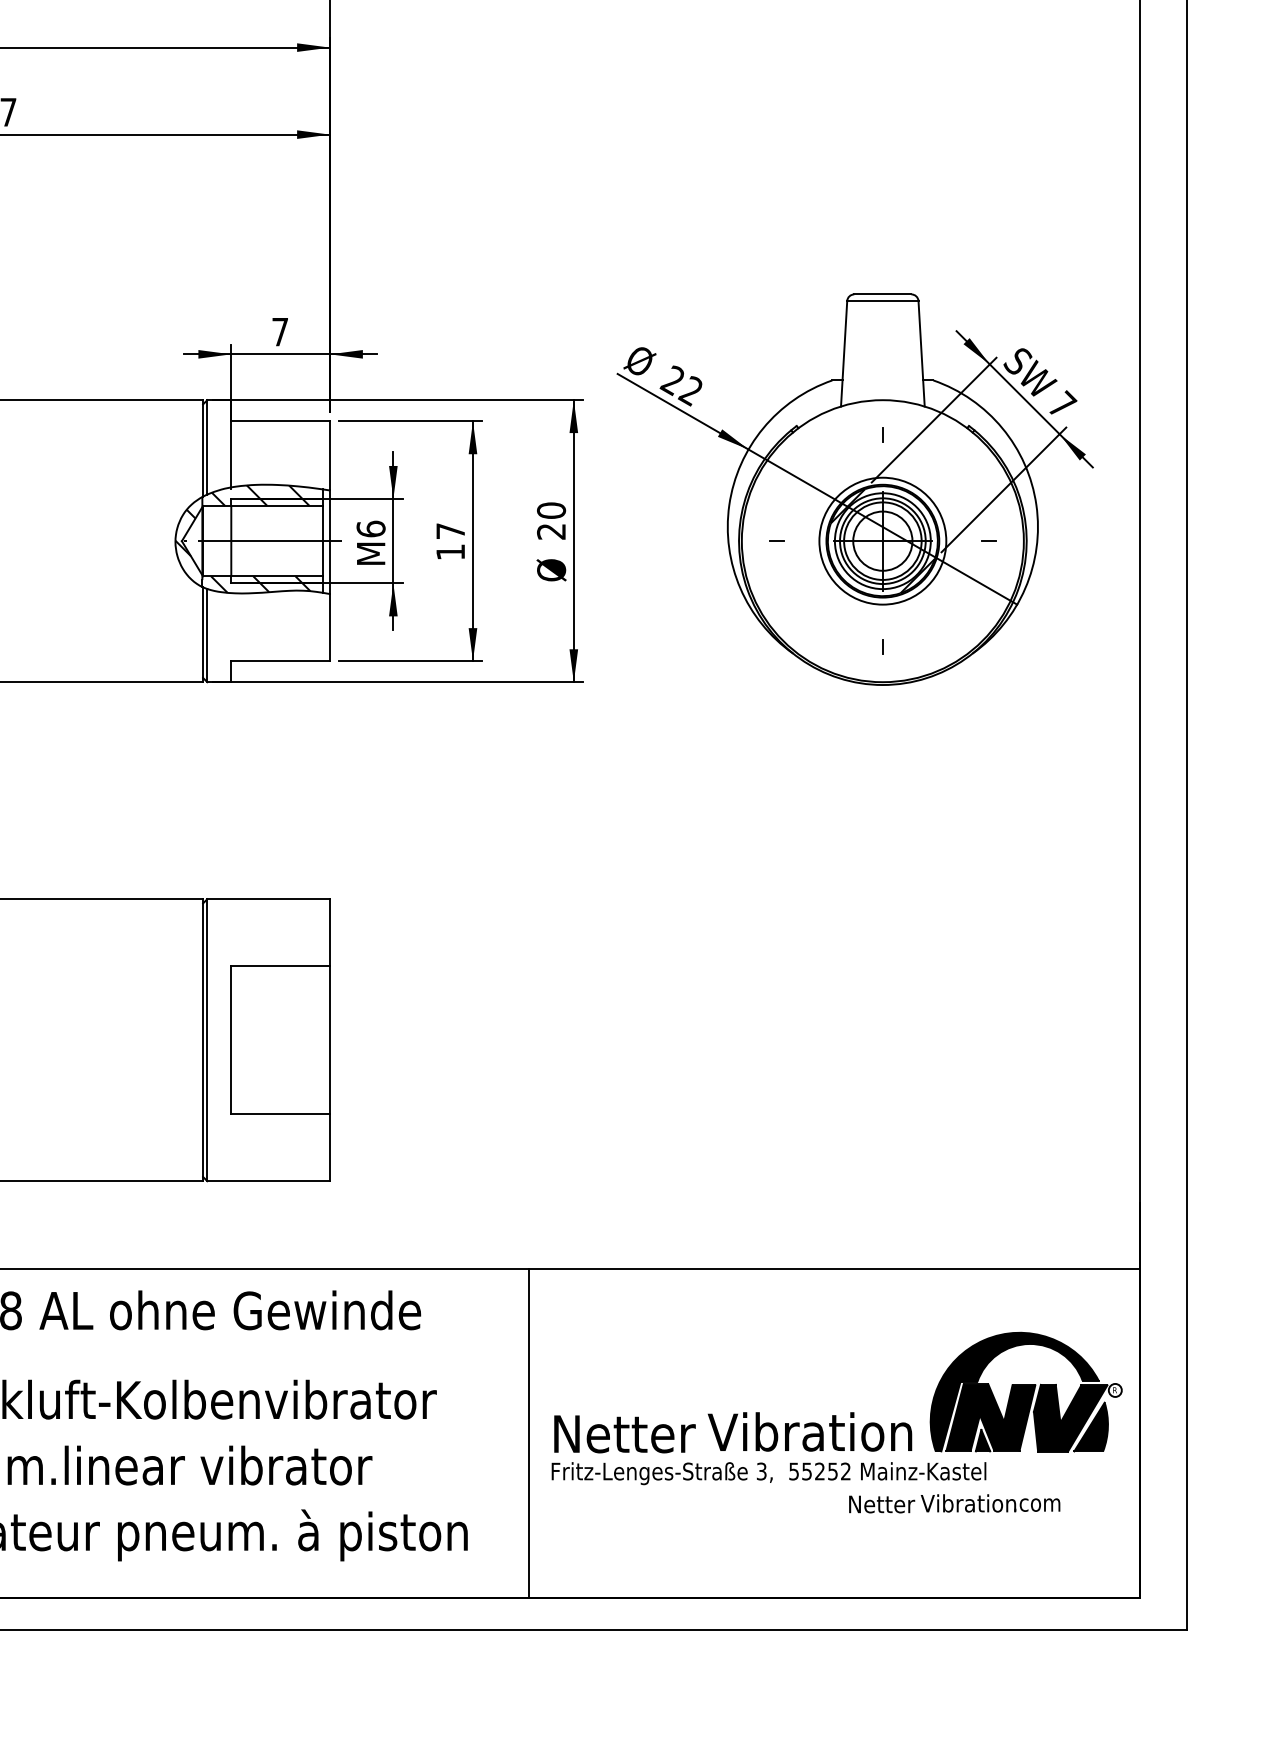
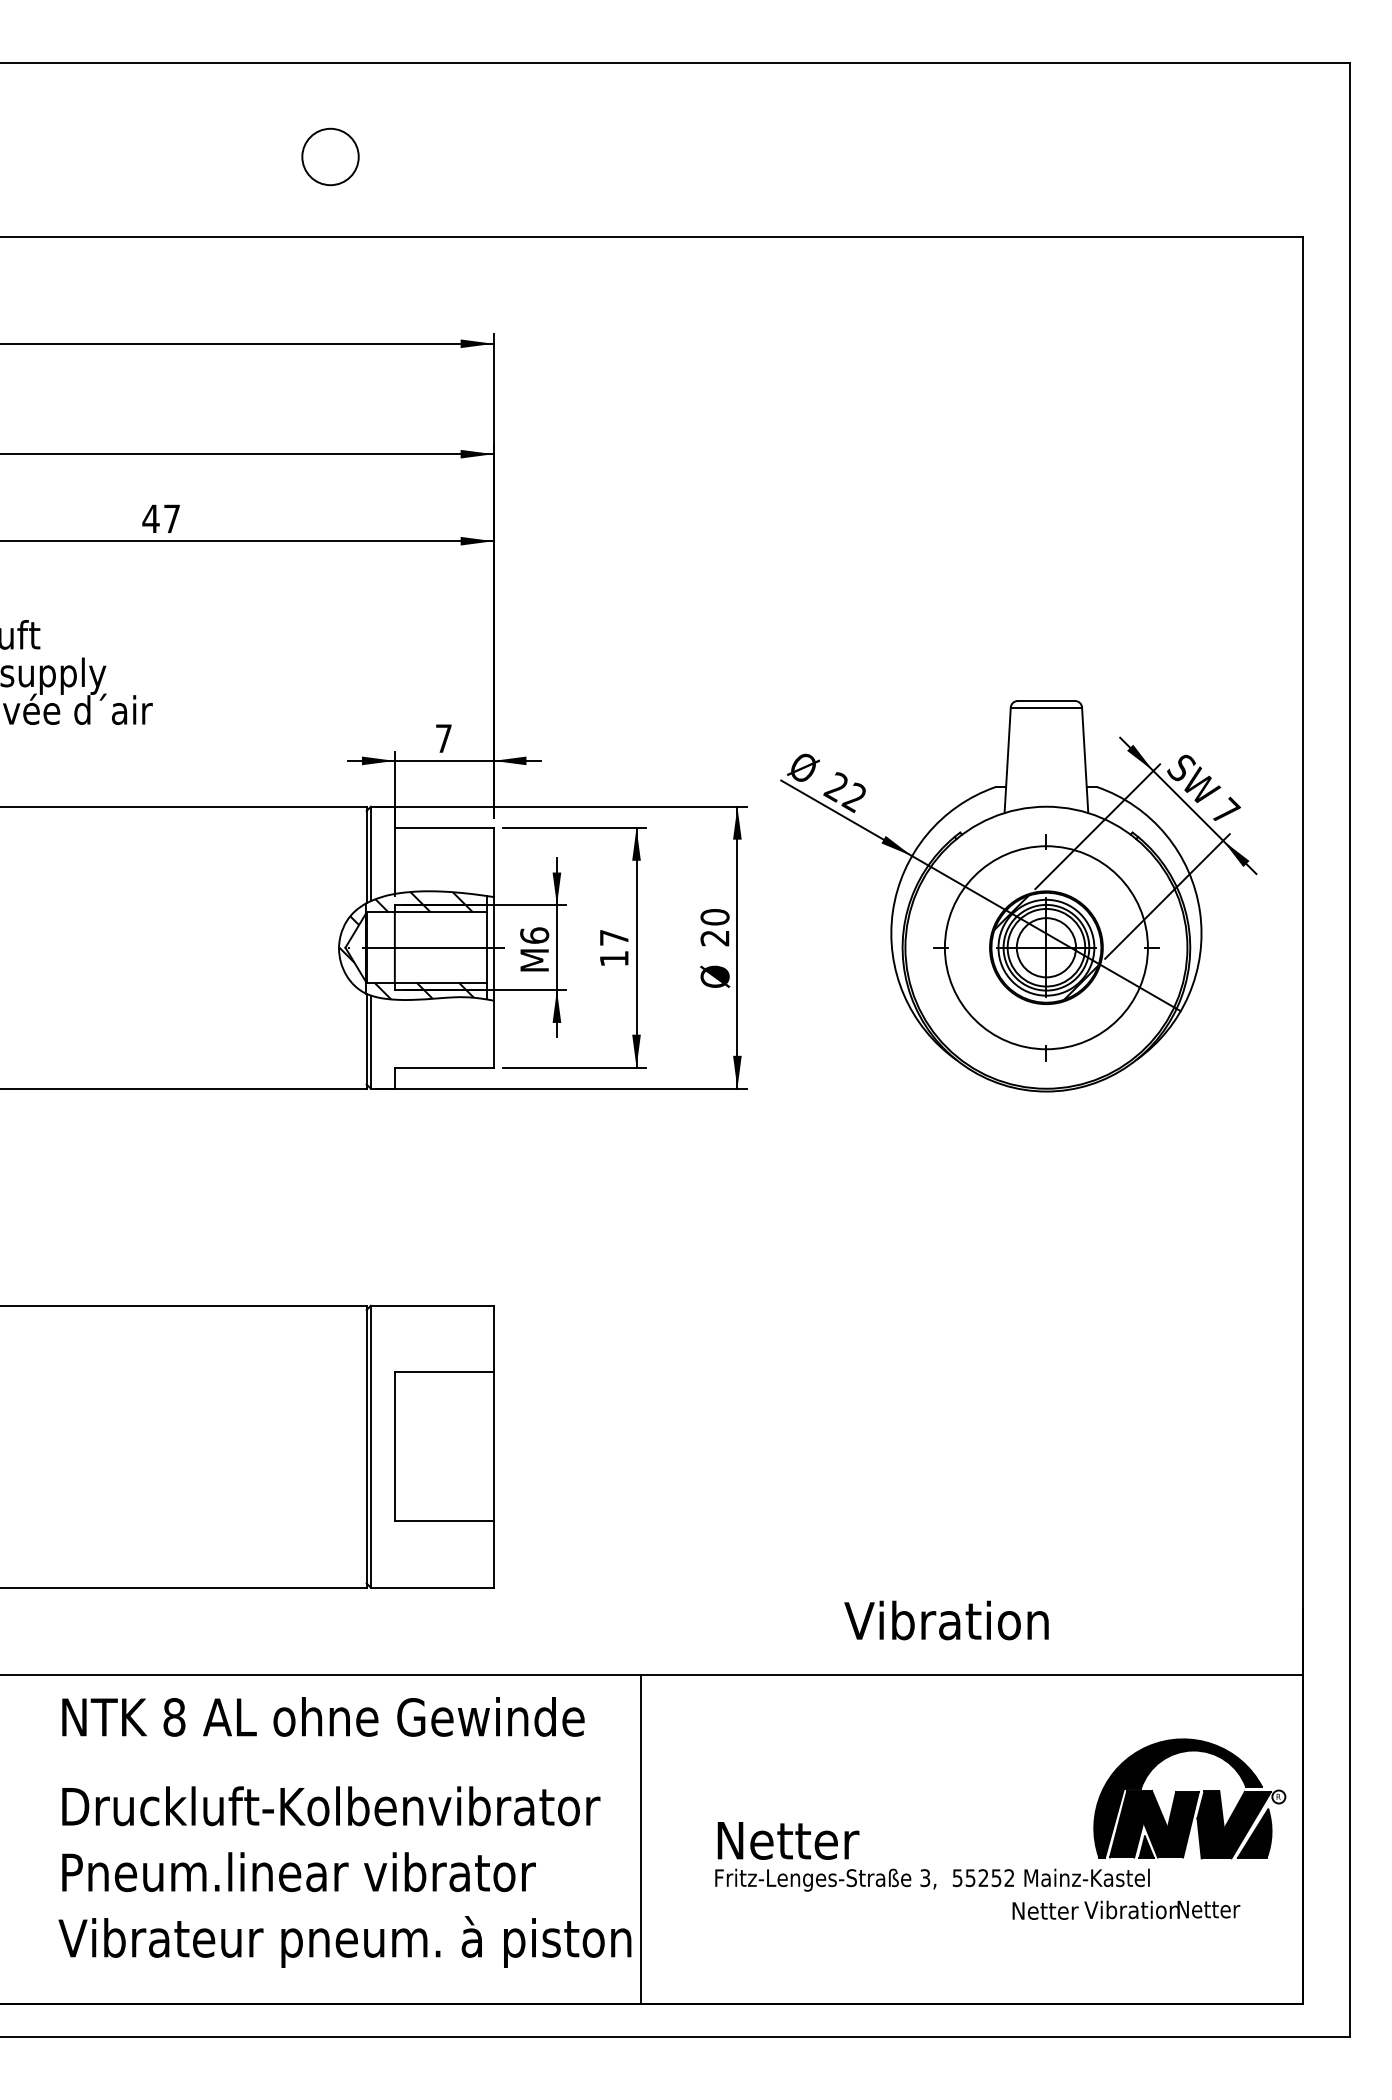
circle: (881, 540) -> (1045, 947), size x1.6
text: (809, 1431) -> (946, 1620), moved
line: (528, 1432) -> (641, 1839), moved
text: (1044, 1502) -> (1208, 1909), .com -> Netter

